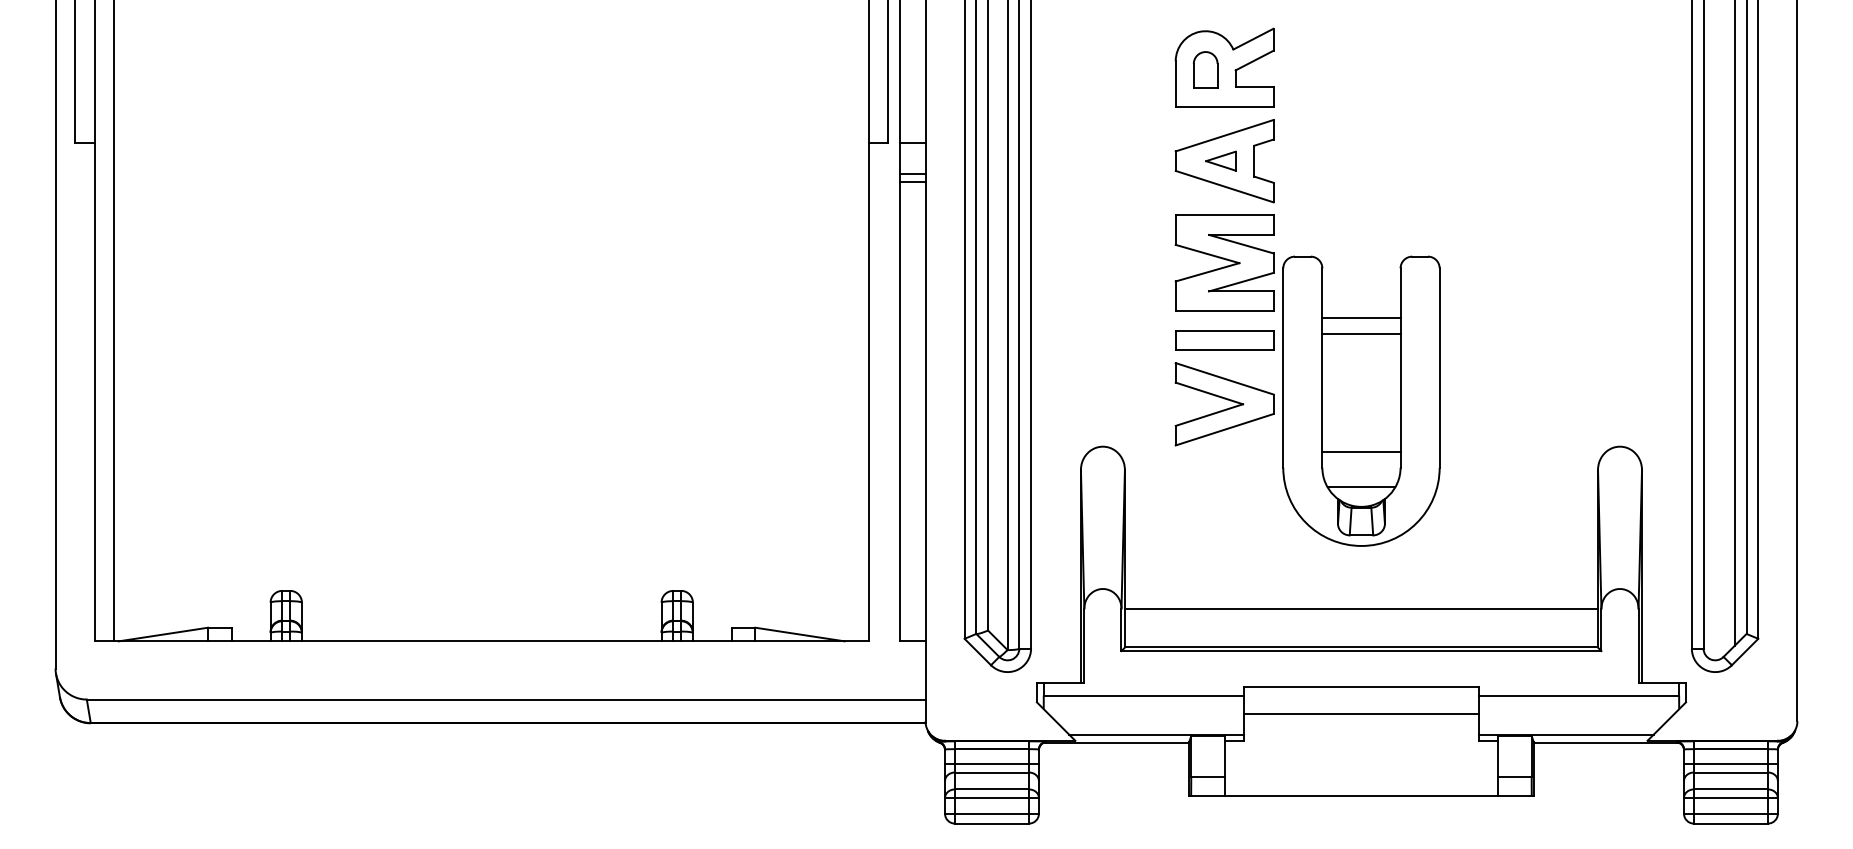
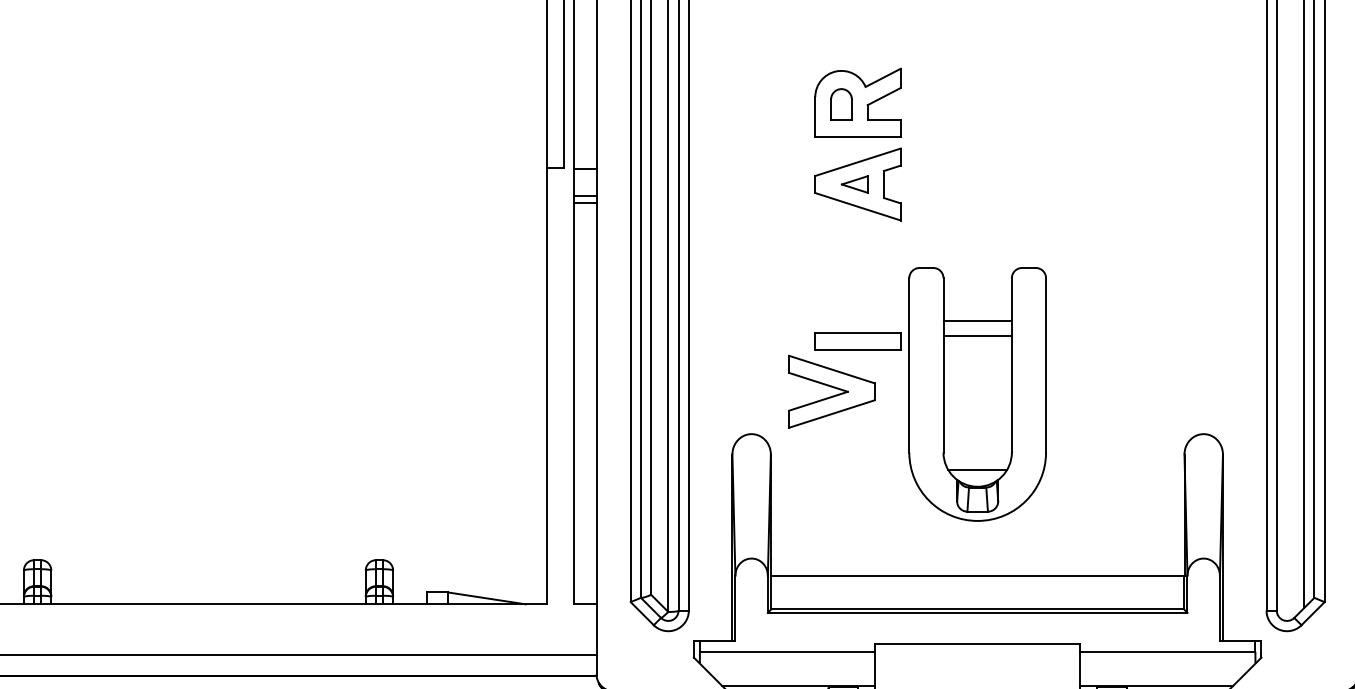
part: (1224, 262) -> (857, 273), removed
part: (1224, 404) -> (831, 392), moved
line: (1361, 452) -> (977, 439), removed
line: (1361, 714) -> (977, 668), removed

